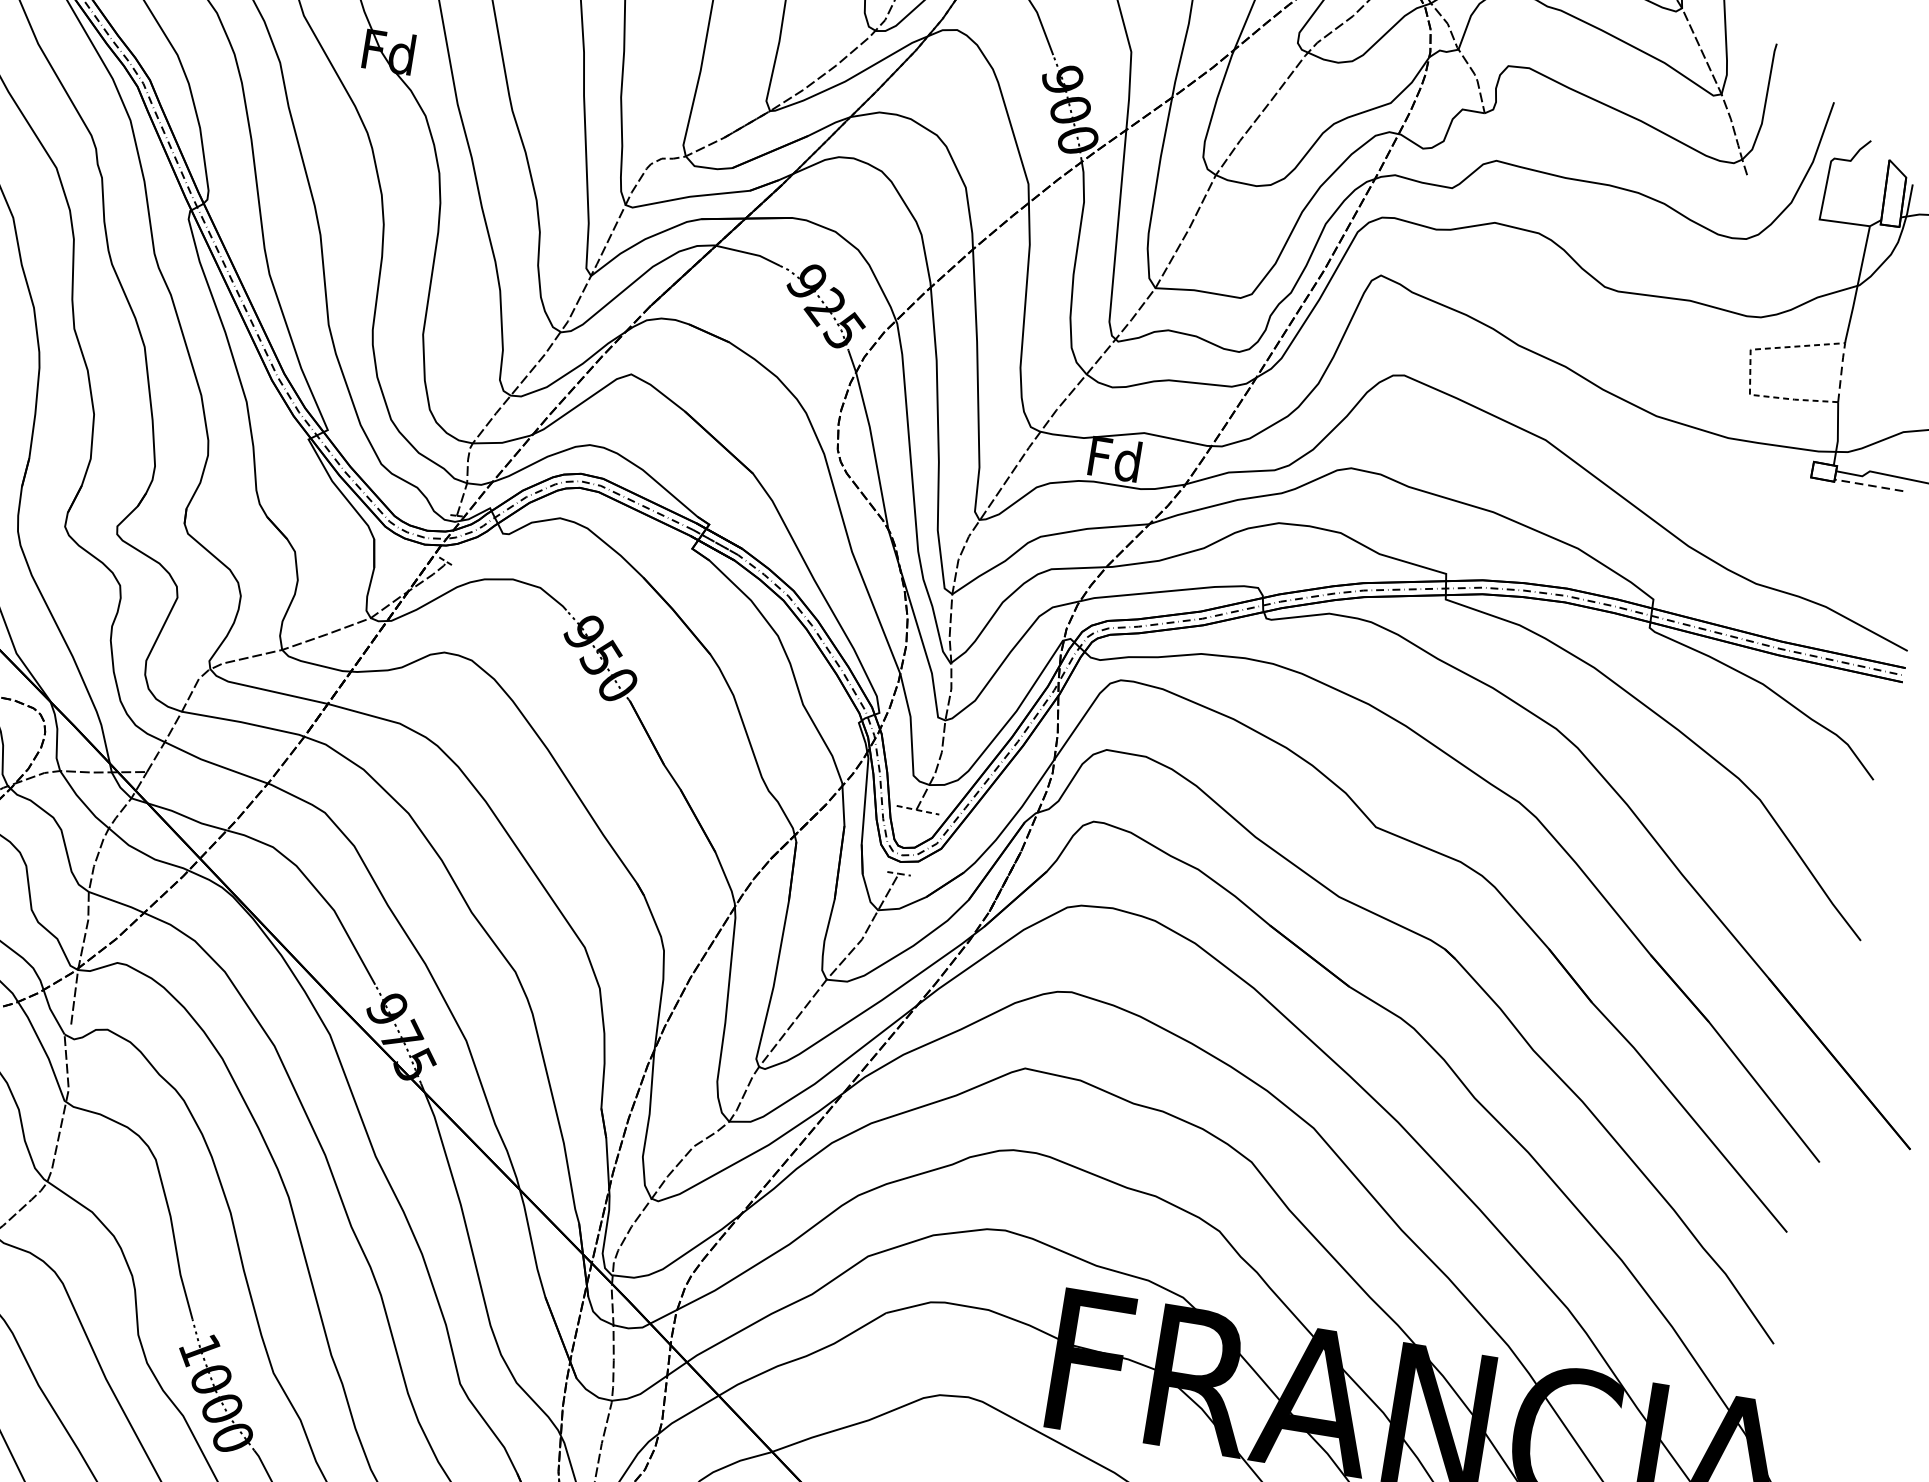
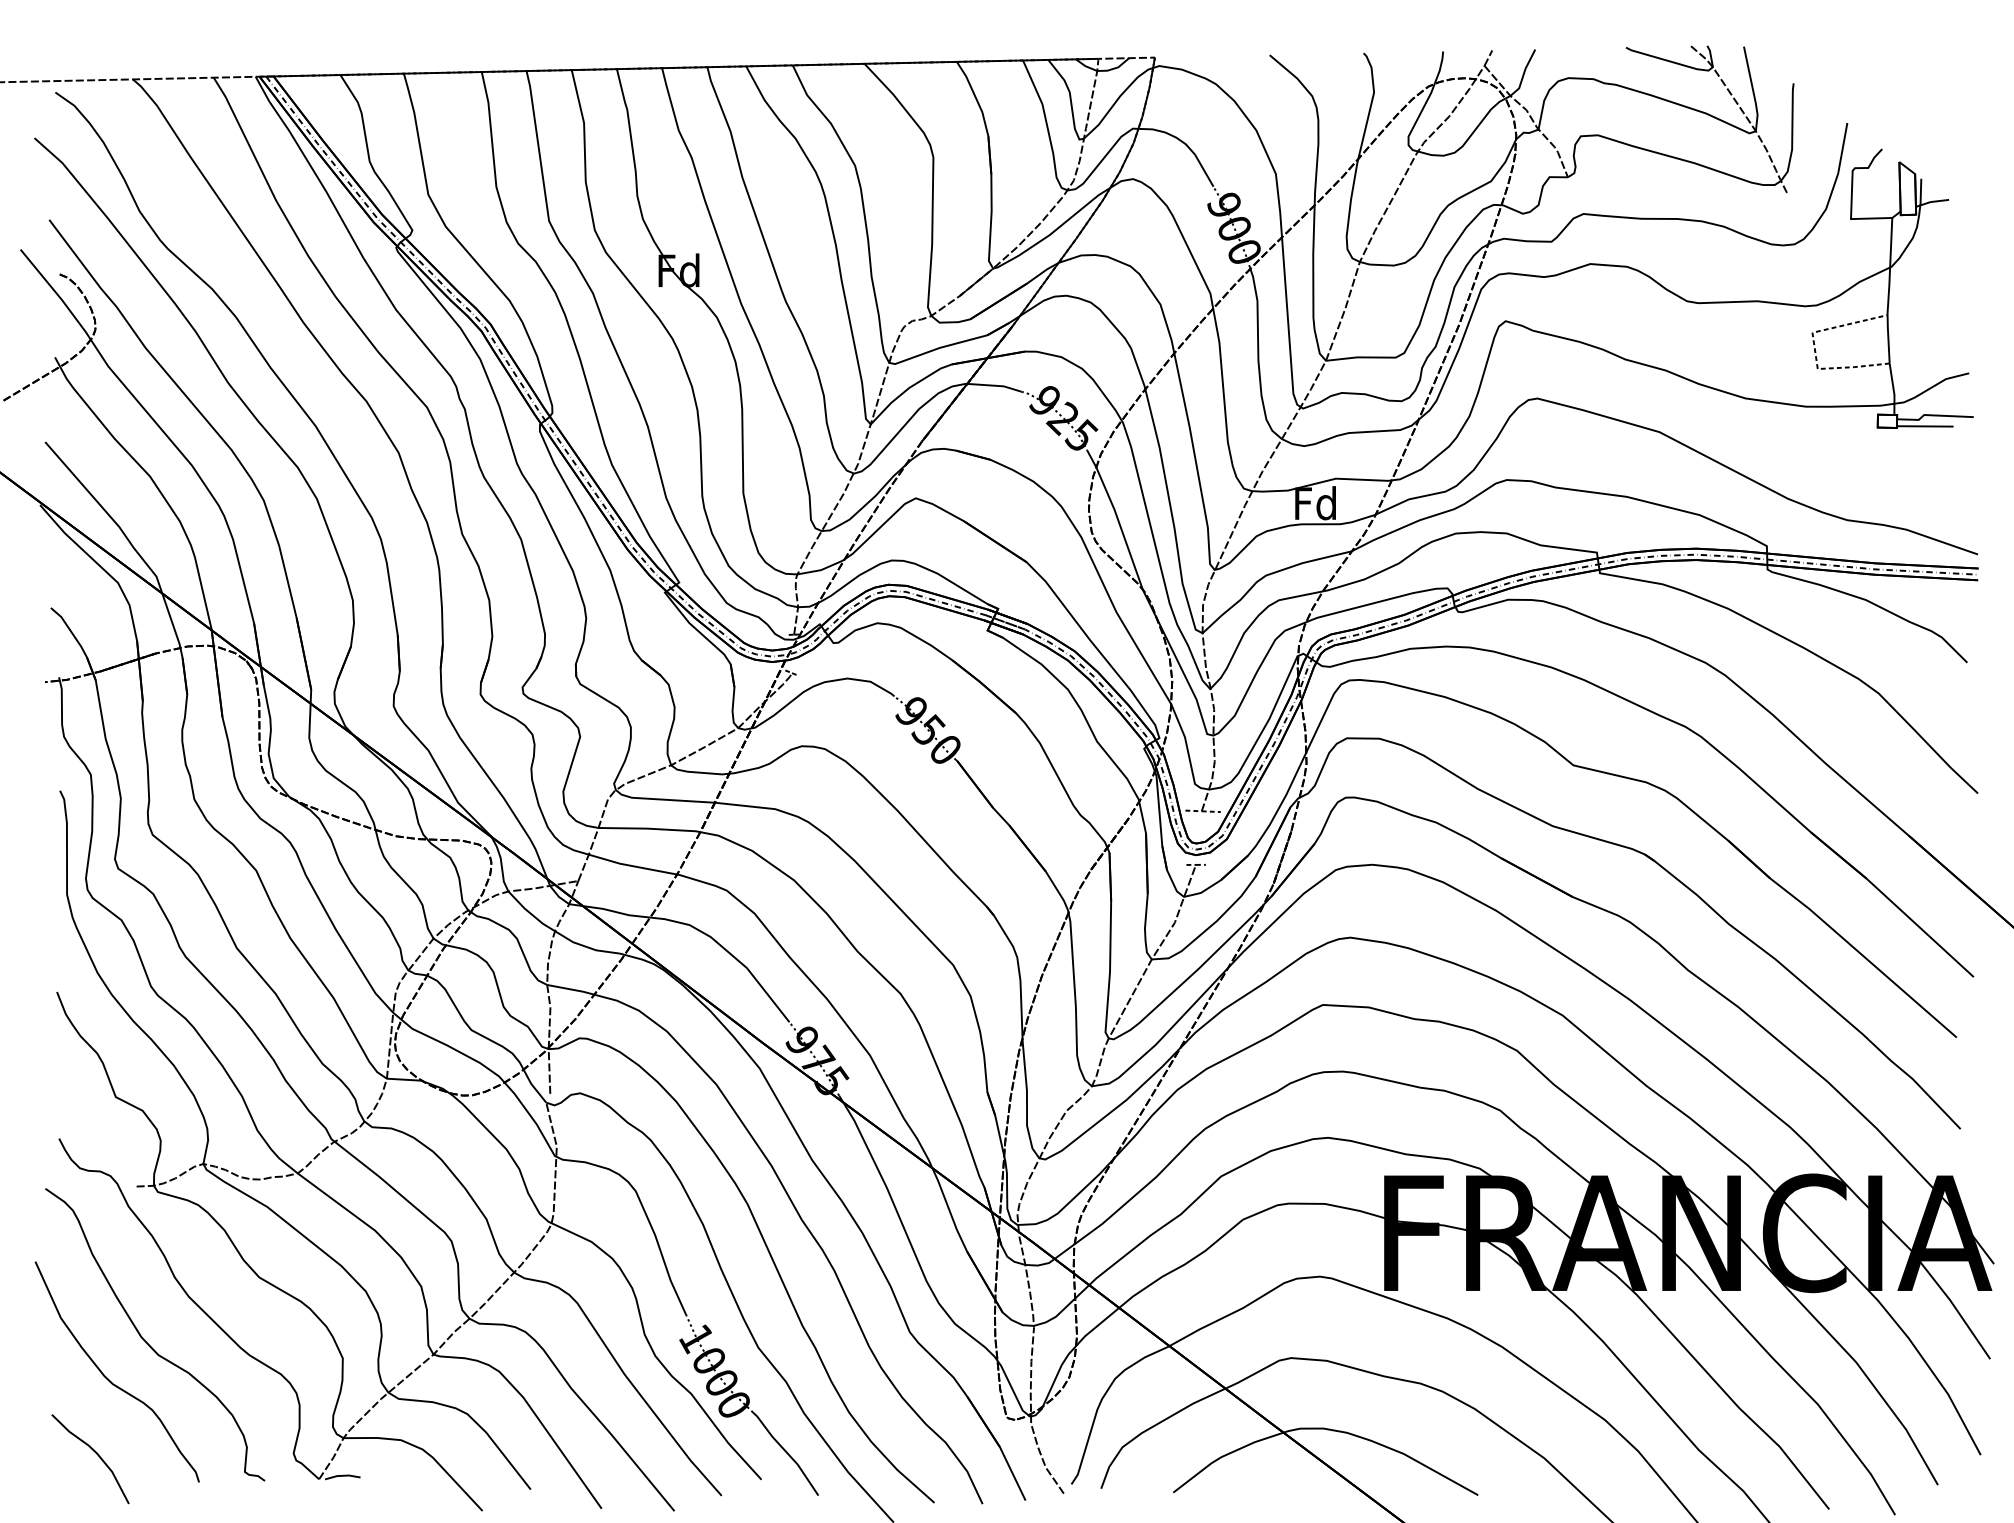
line: (1841, 371) -> (1888, 338), dashed -> solid
line: (1868, 485) -> (1924, 426), dashed -> solid

